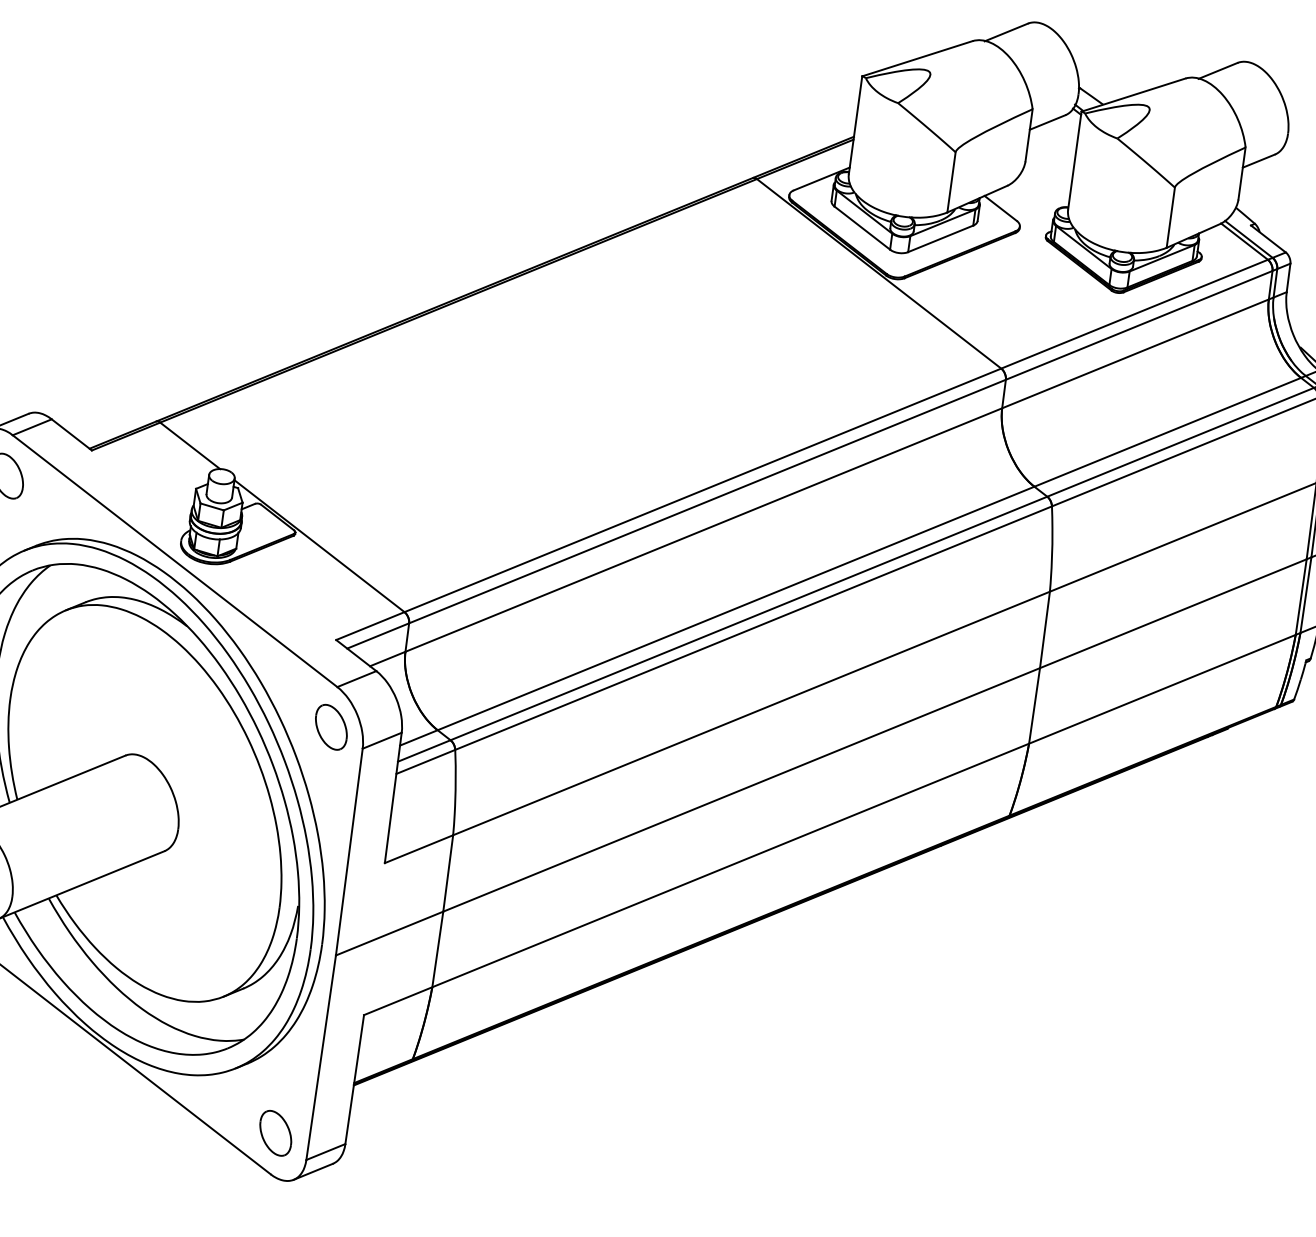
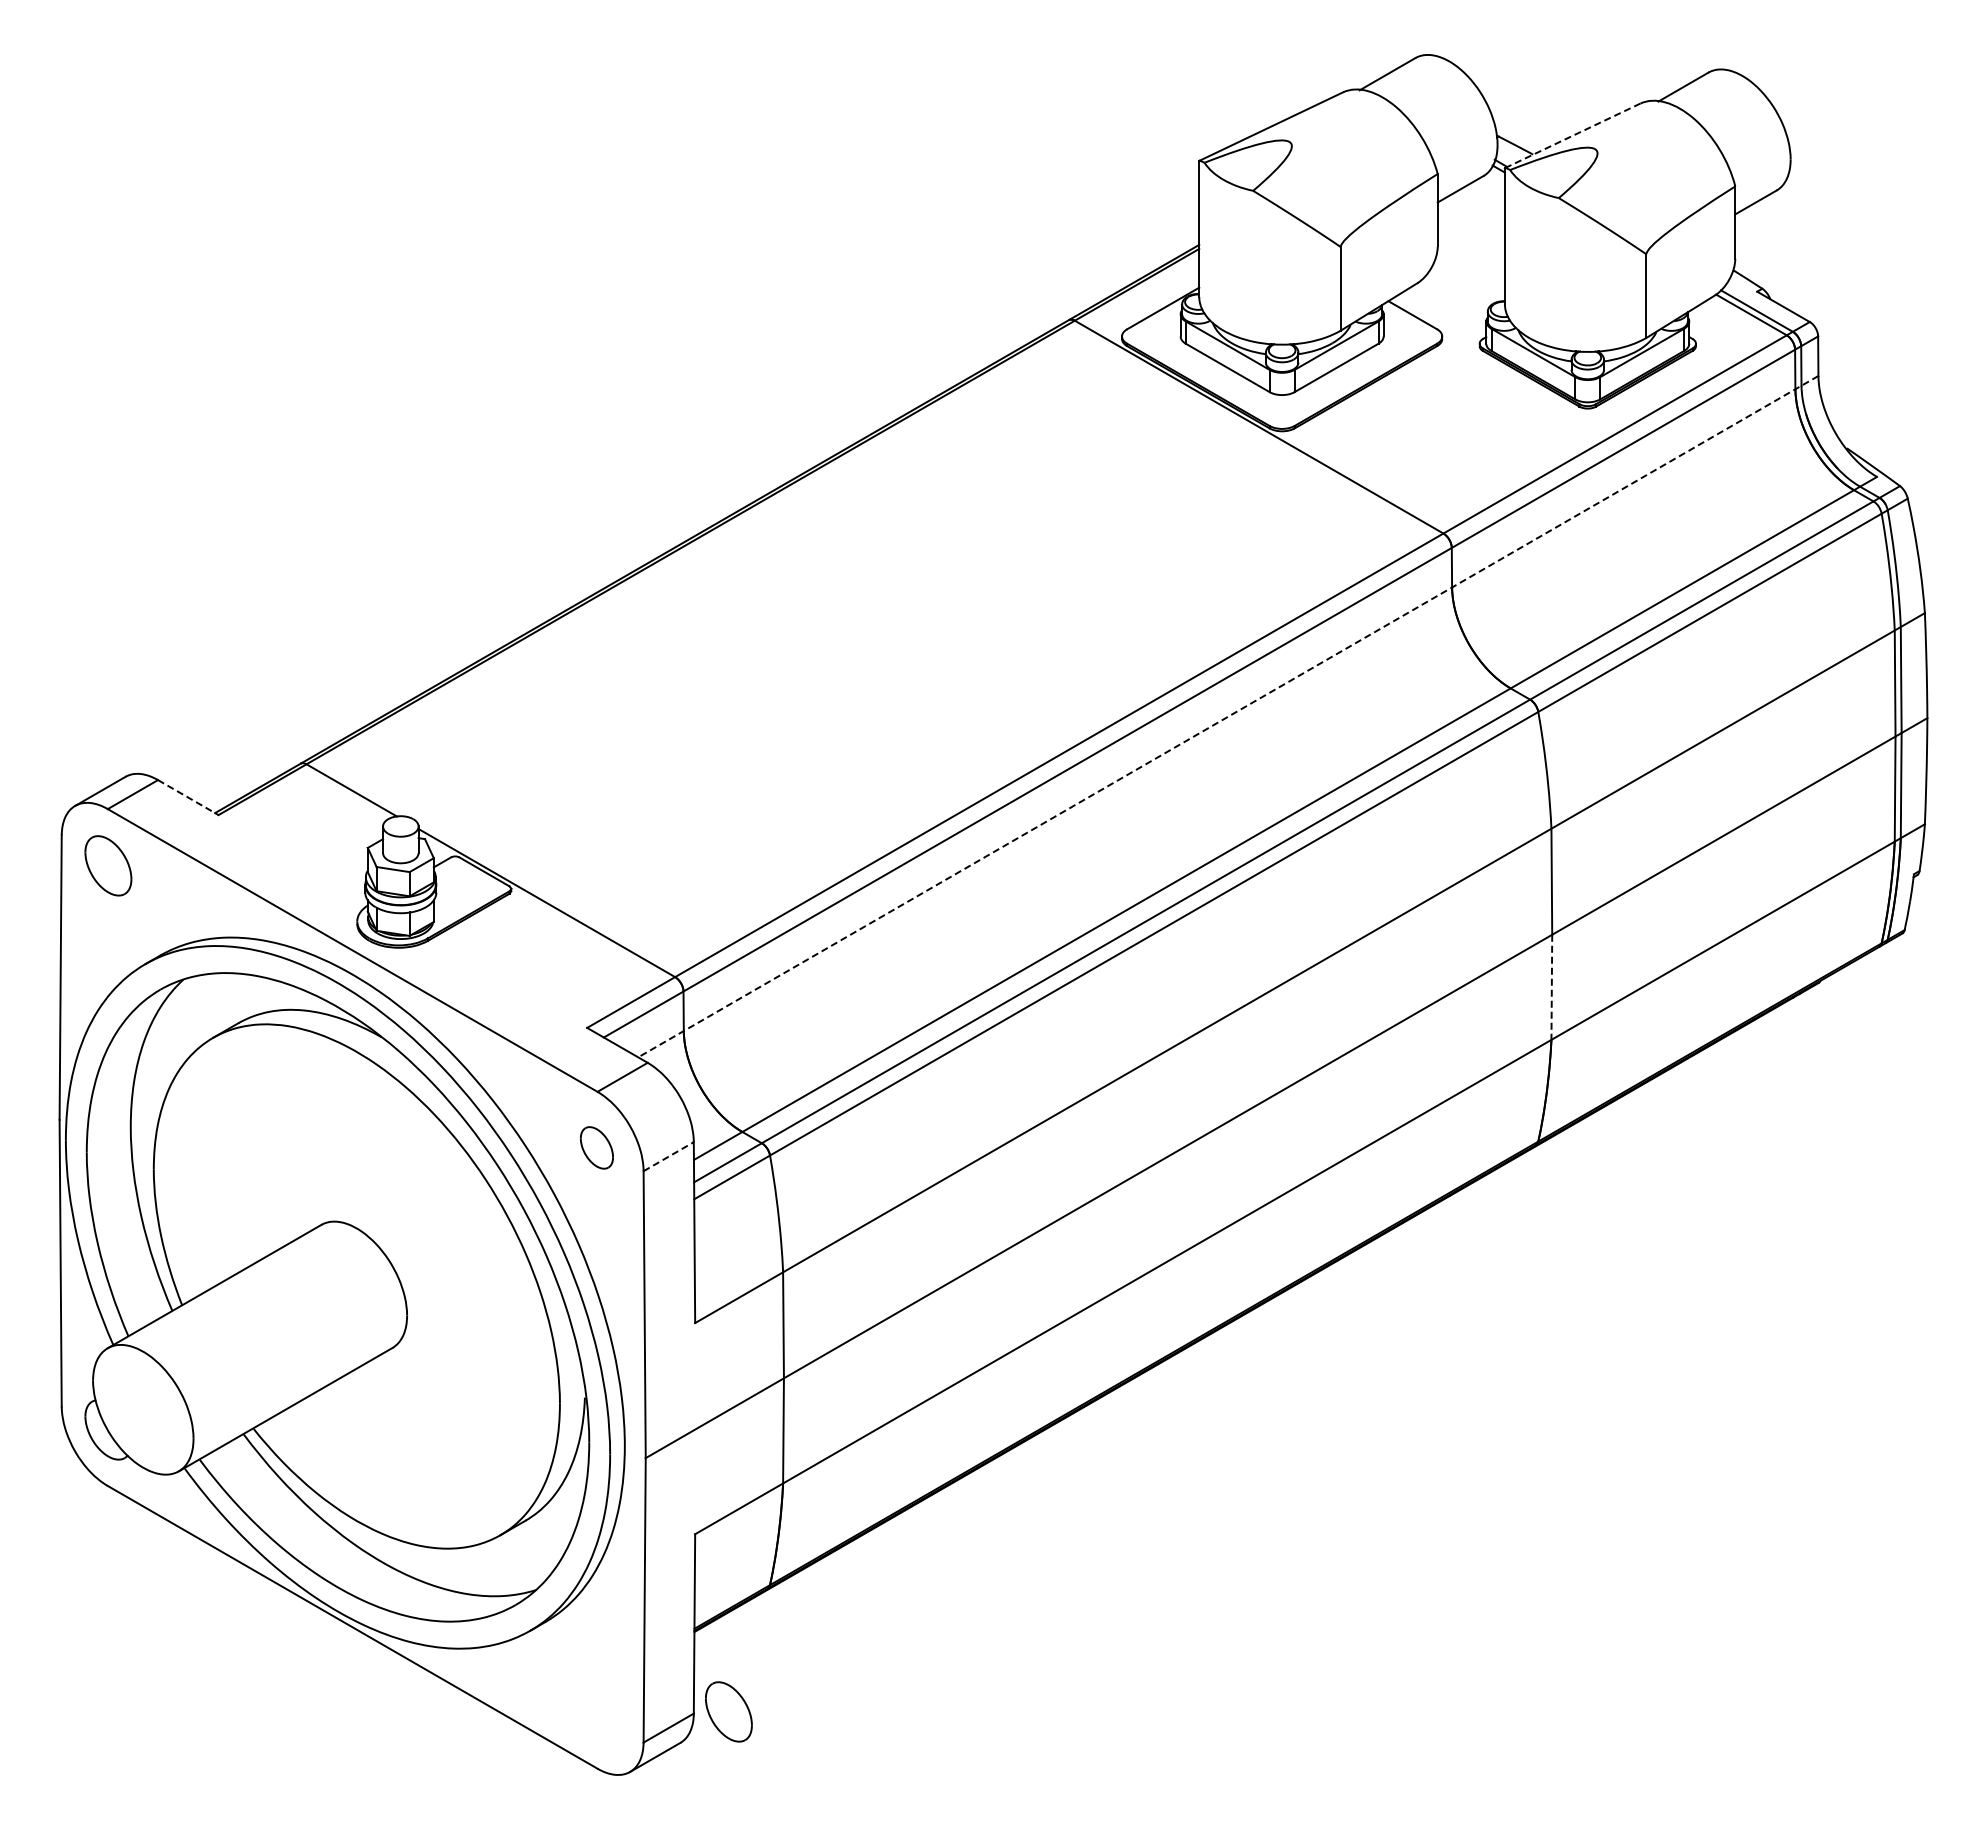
line: (1133, 95) -> (1572, 136), solid -> dashed
line: (71, 434) -> (188, 797), solid -> dashed
line: (827, 479) -> (1227, 716), solid -> dashed
line: (1034, 706) -> (1551, 987), solid -> dashed
part: (331, 727) -> (596, 1147), size x0.7
line: (382, 740) -> (668, 1156), solid -> dashed
part: (275, 1132) -> (728, 1711), moved

